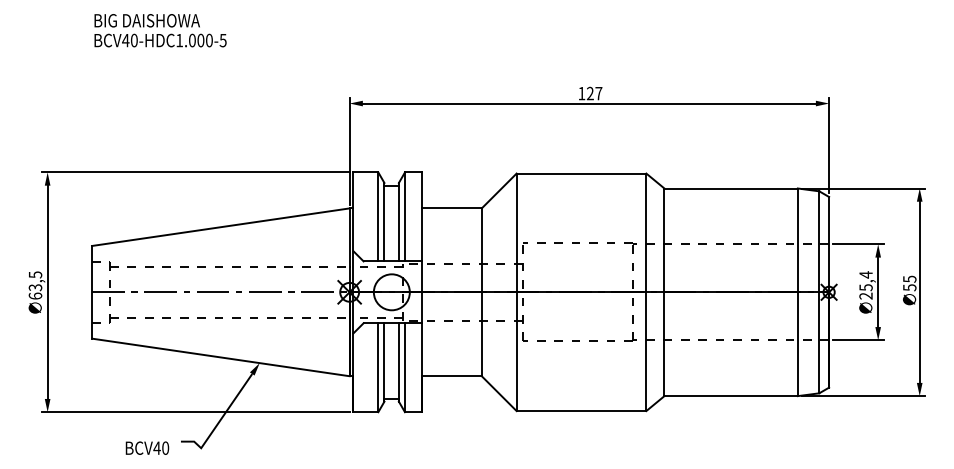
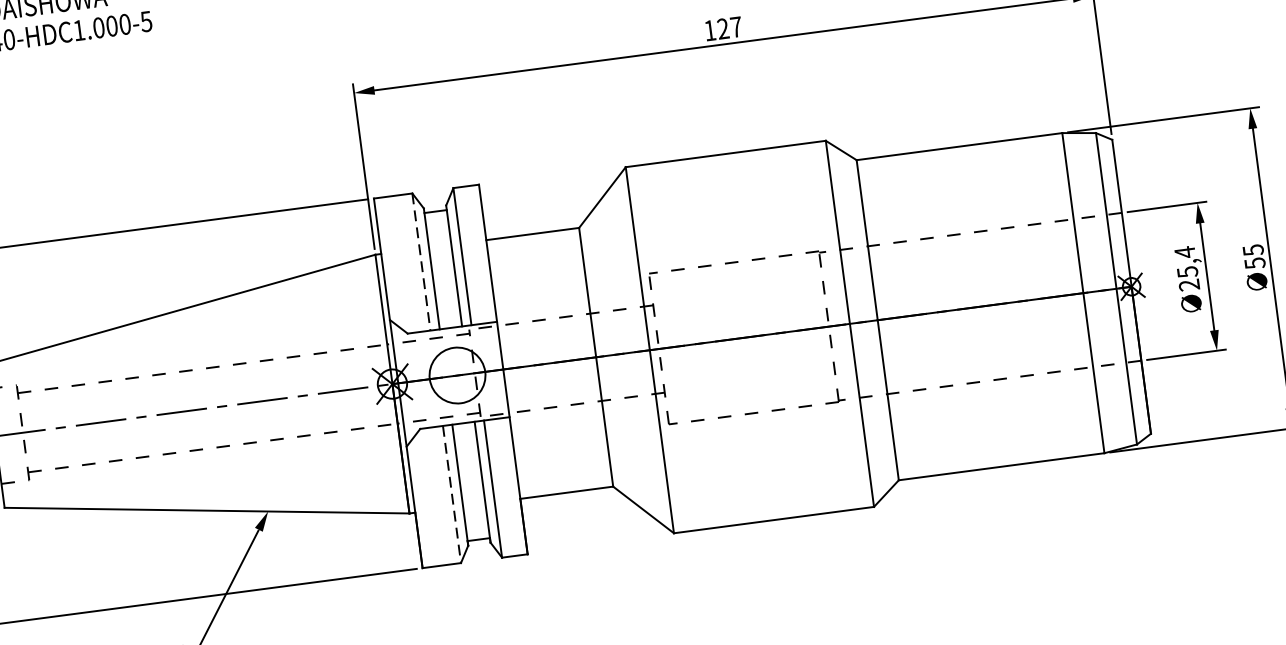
line: (378, 217) -> (421, 262), solid -> dashed
line: (378, 368) -> (452, 495), solid -> dashed

